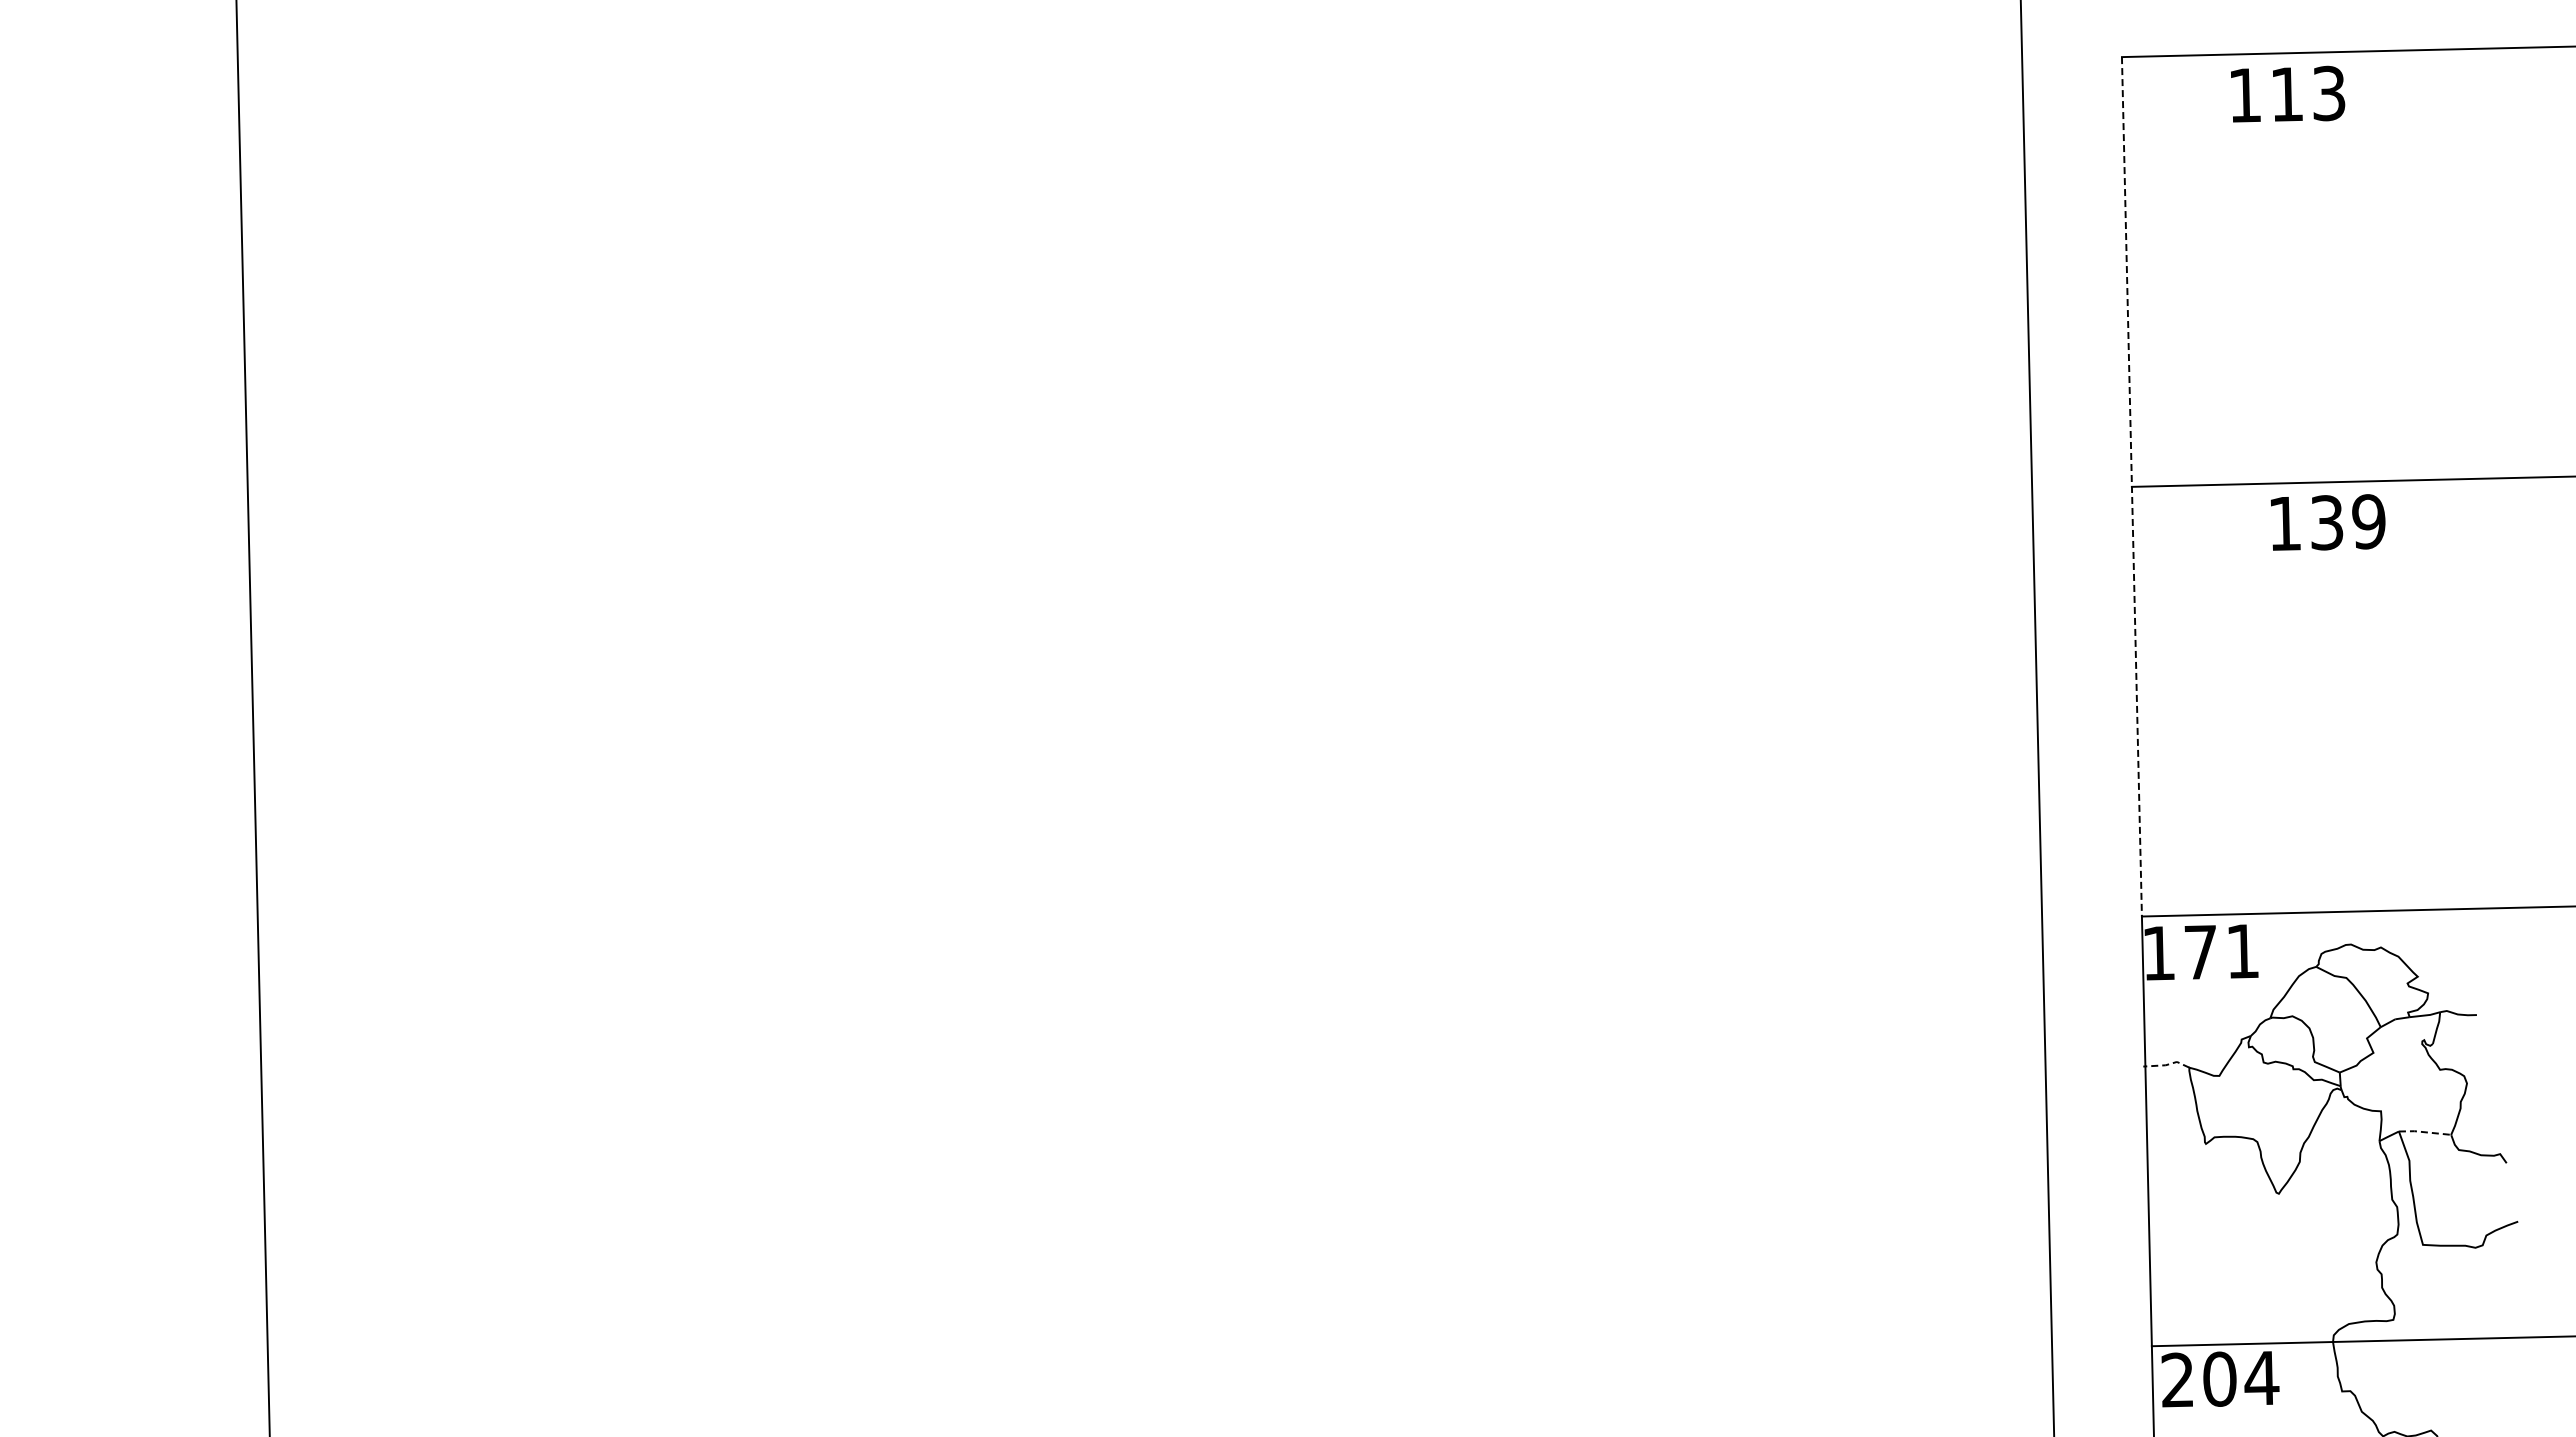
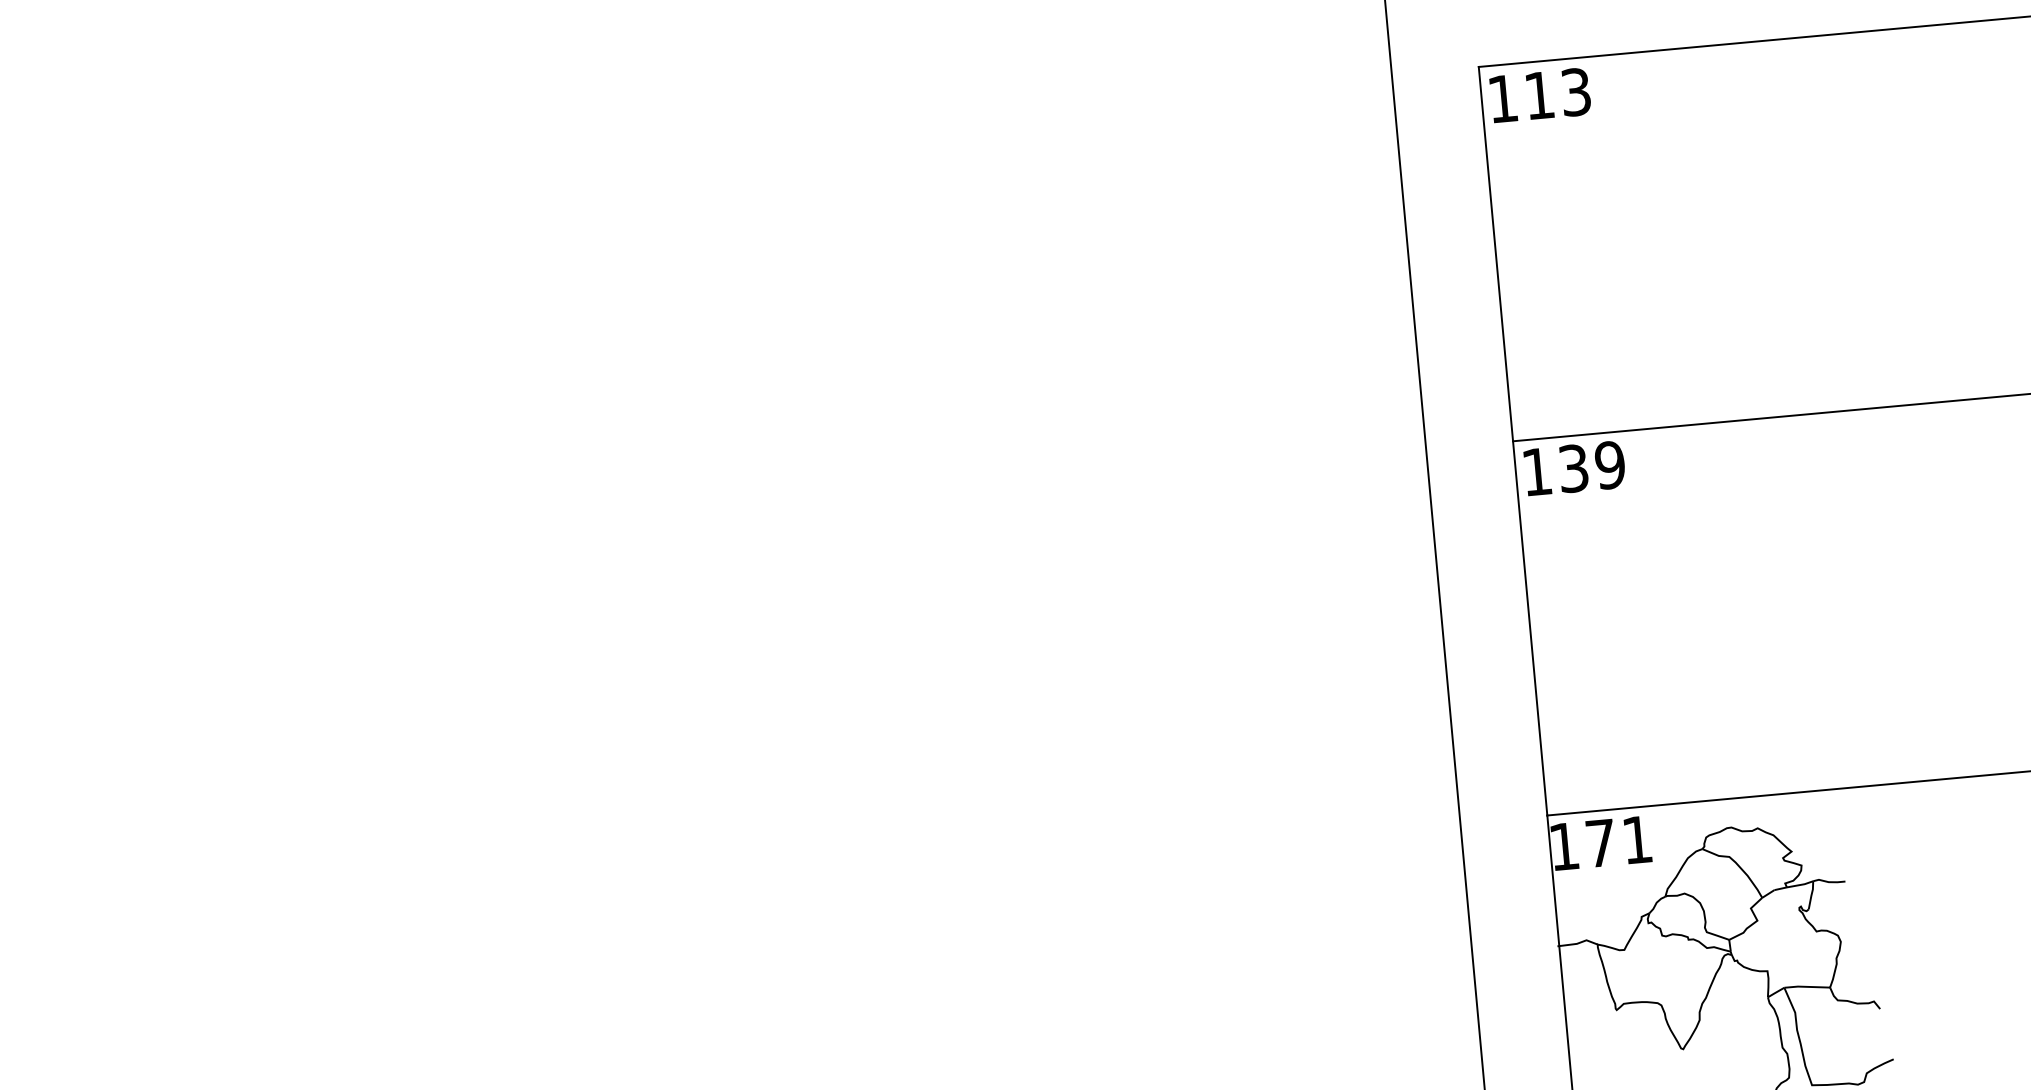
text: (2288, 93) -> (1540, 94), moved
line: (2131, 486) -> (1512, 440), dashed -> solid
text: (2327, 522) -> (1574, 468), moved
line: (2166, 1065) -> (1577, 944), dashed -> solid
line: (2424, 1132) -> (1806, 987), dashed -> solid

